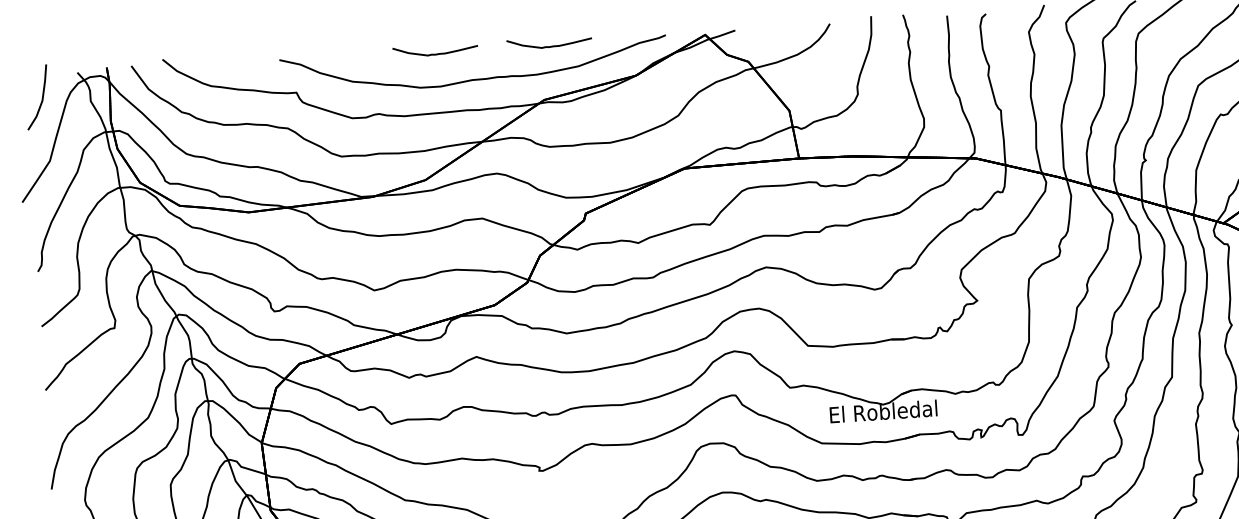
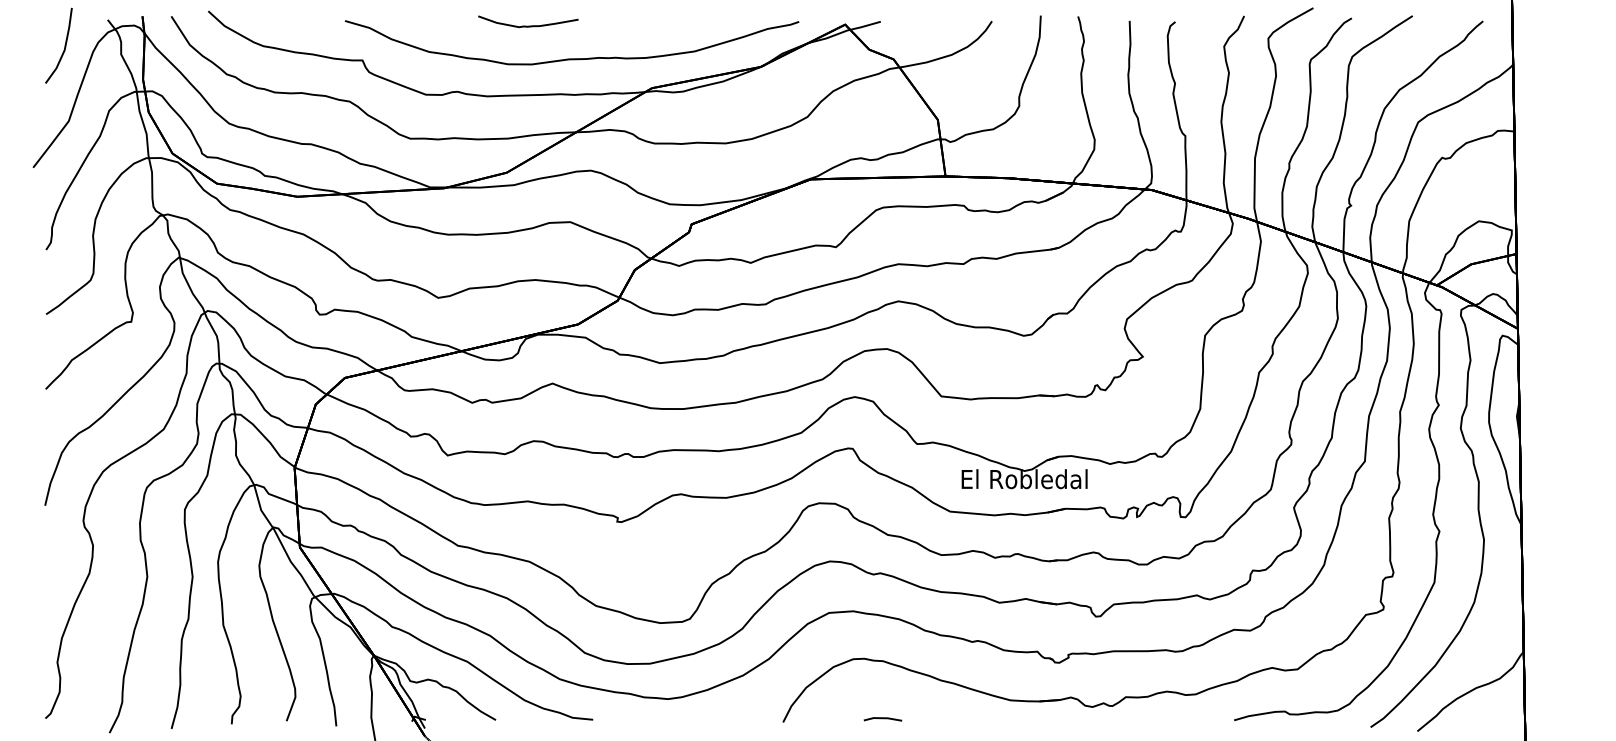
part: (549, 42) -> (662, 21), removed

